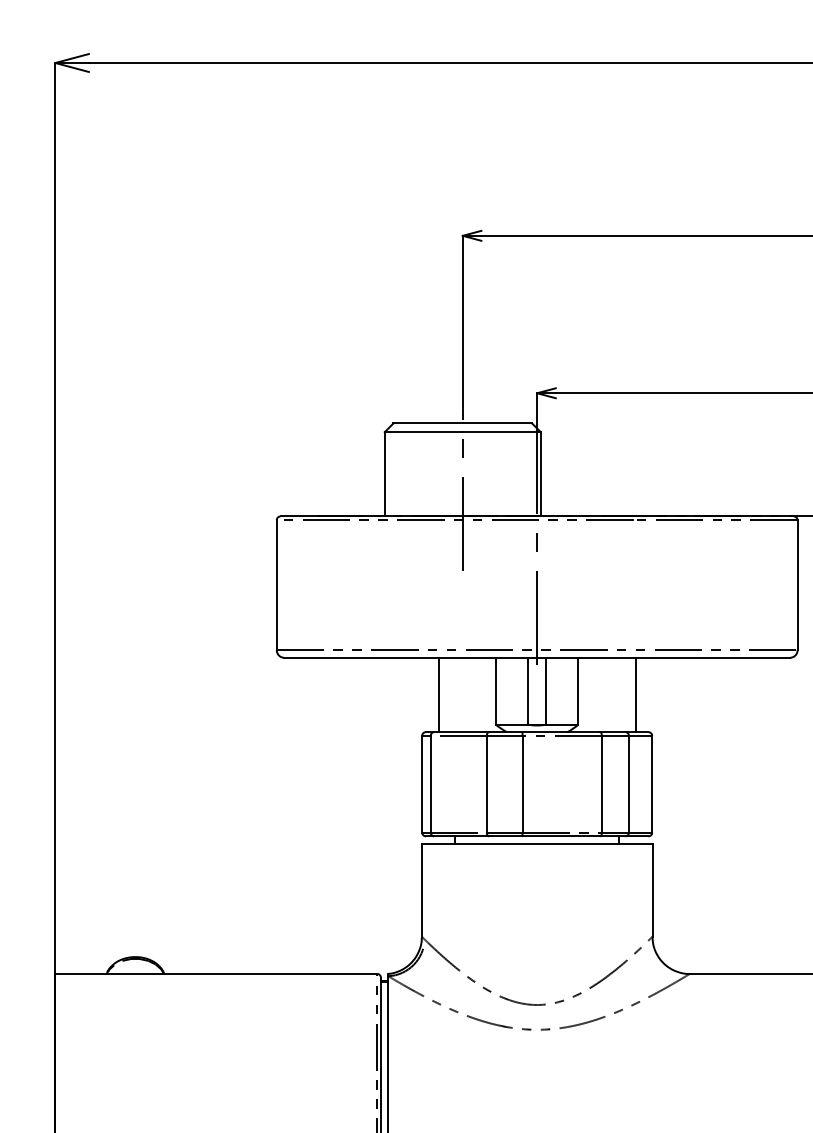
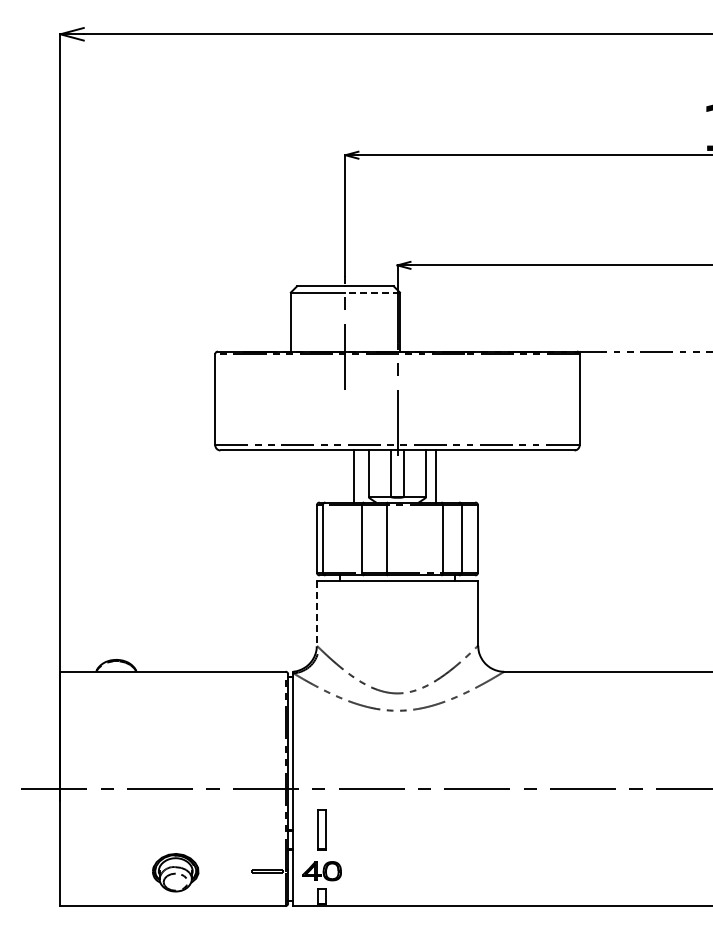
line: (501, 432) -> (372, 292), solid -> dashed
line: (438, 694) -> (353, 476), moved
line: (635, 694) -> (436, 476), moved
line: (421, 890) -> (316, 613), solid -> dashed

